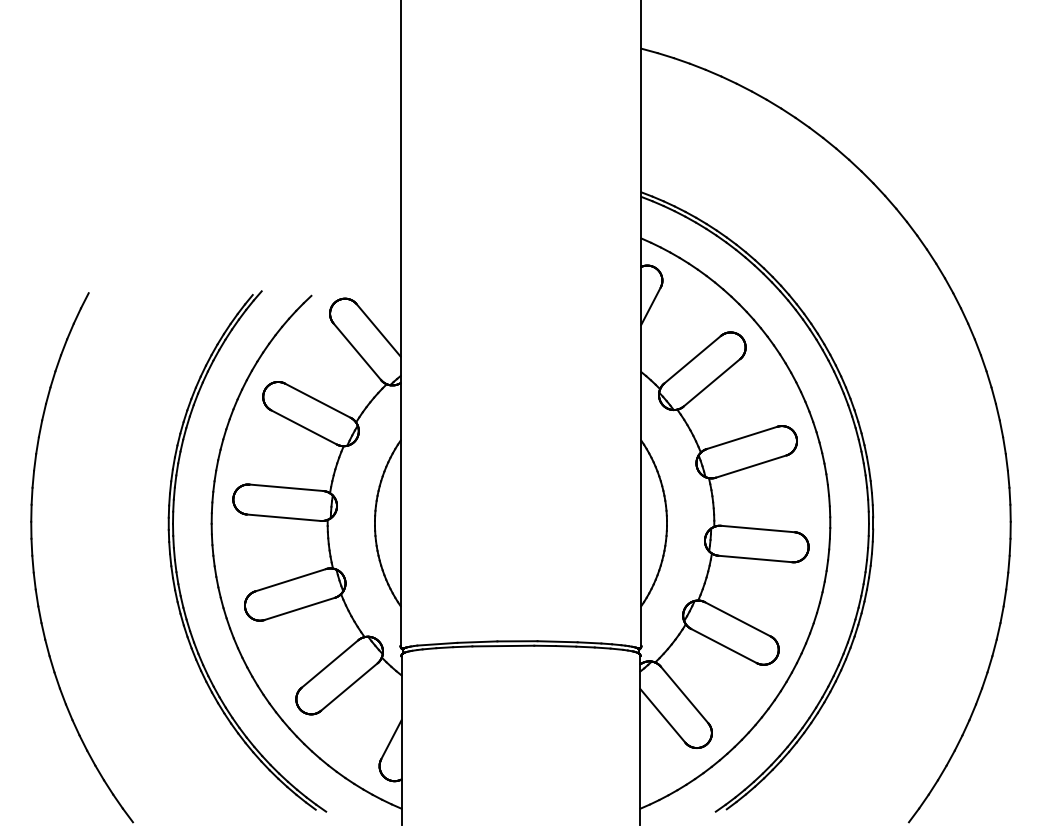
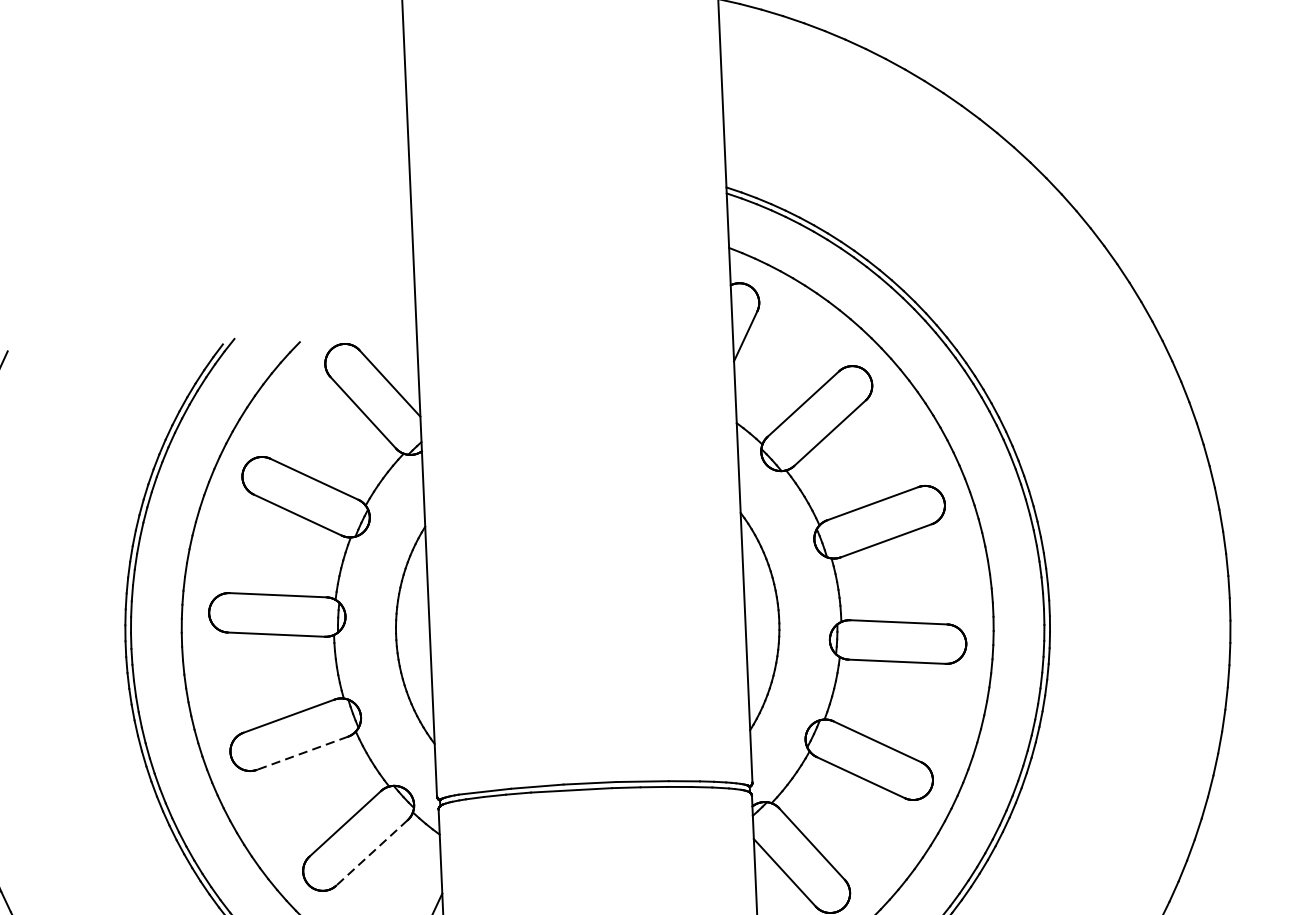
line: (299, 608) -> (302, 752), solid -> dashed
line: (349, 687) -> (372, 853), solid -> dashed

